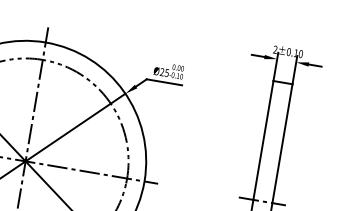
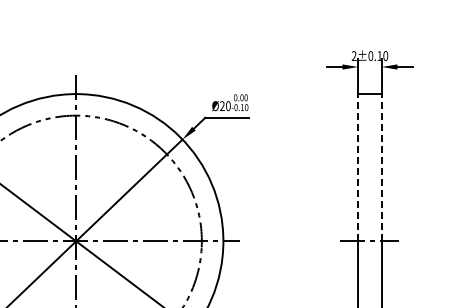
text: (167, 72) -> (228, 105), Ø25 -> Ø20
line: (263, 140) -> (358, 167), solid -> dashed
line: (282, 143) -> (381, 167), solid -> dashed

